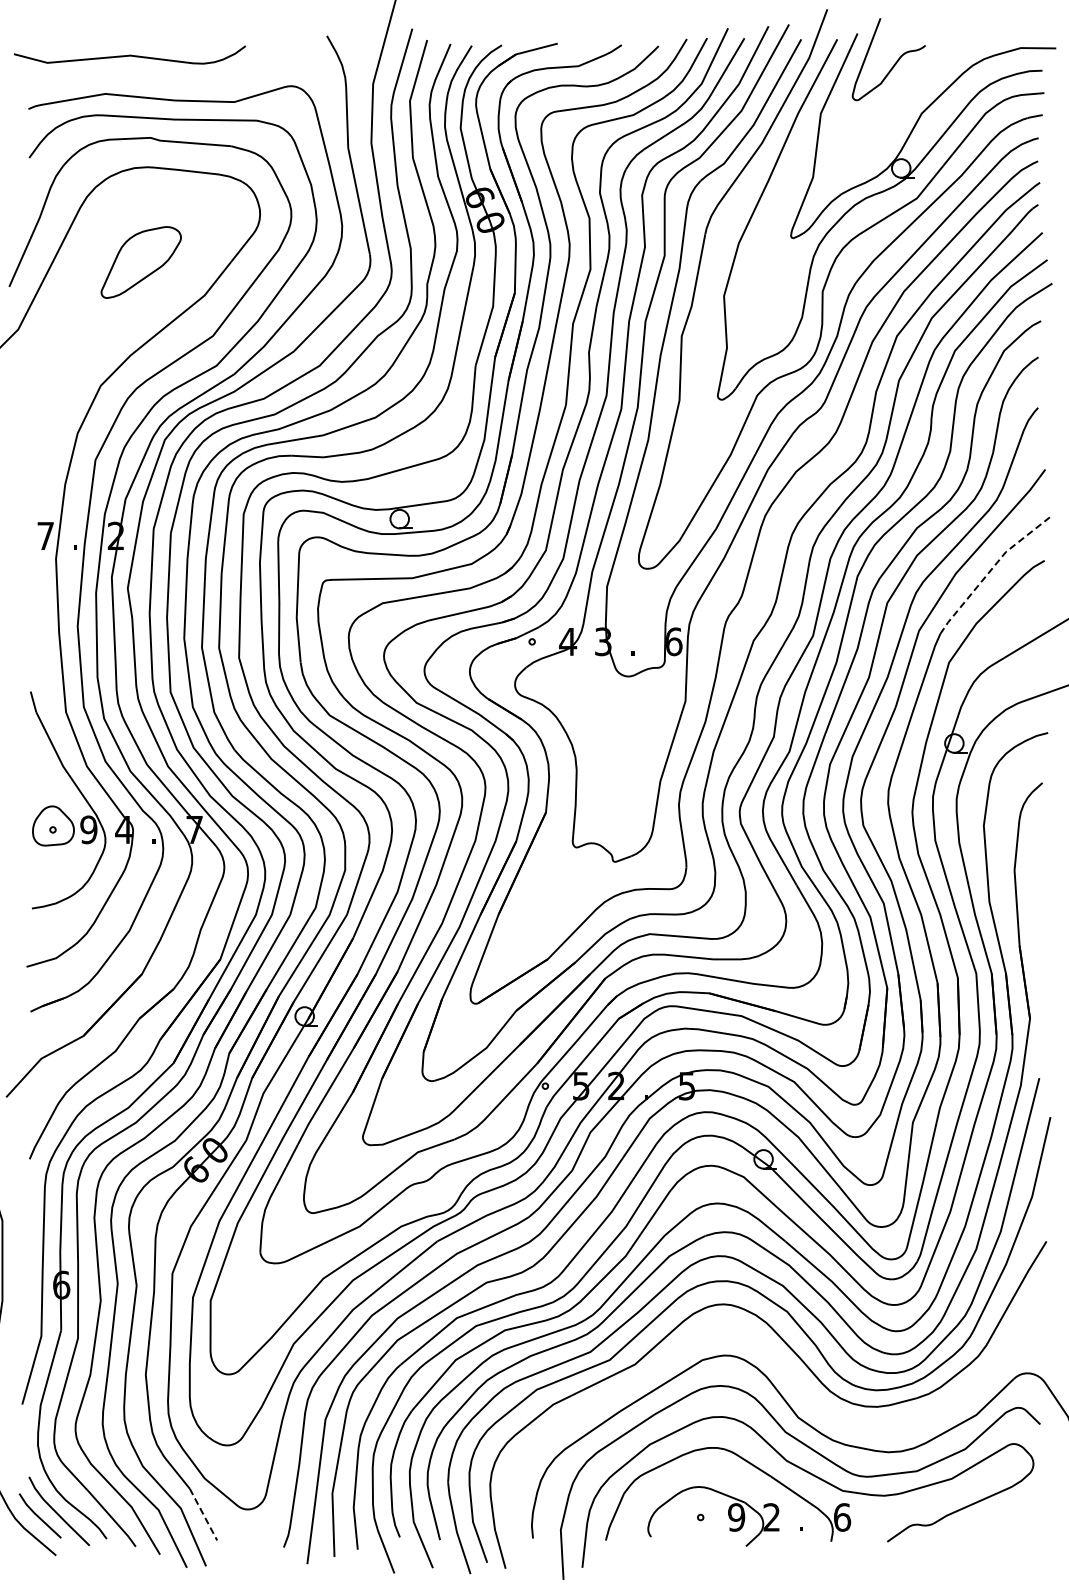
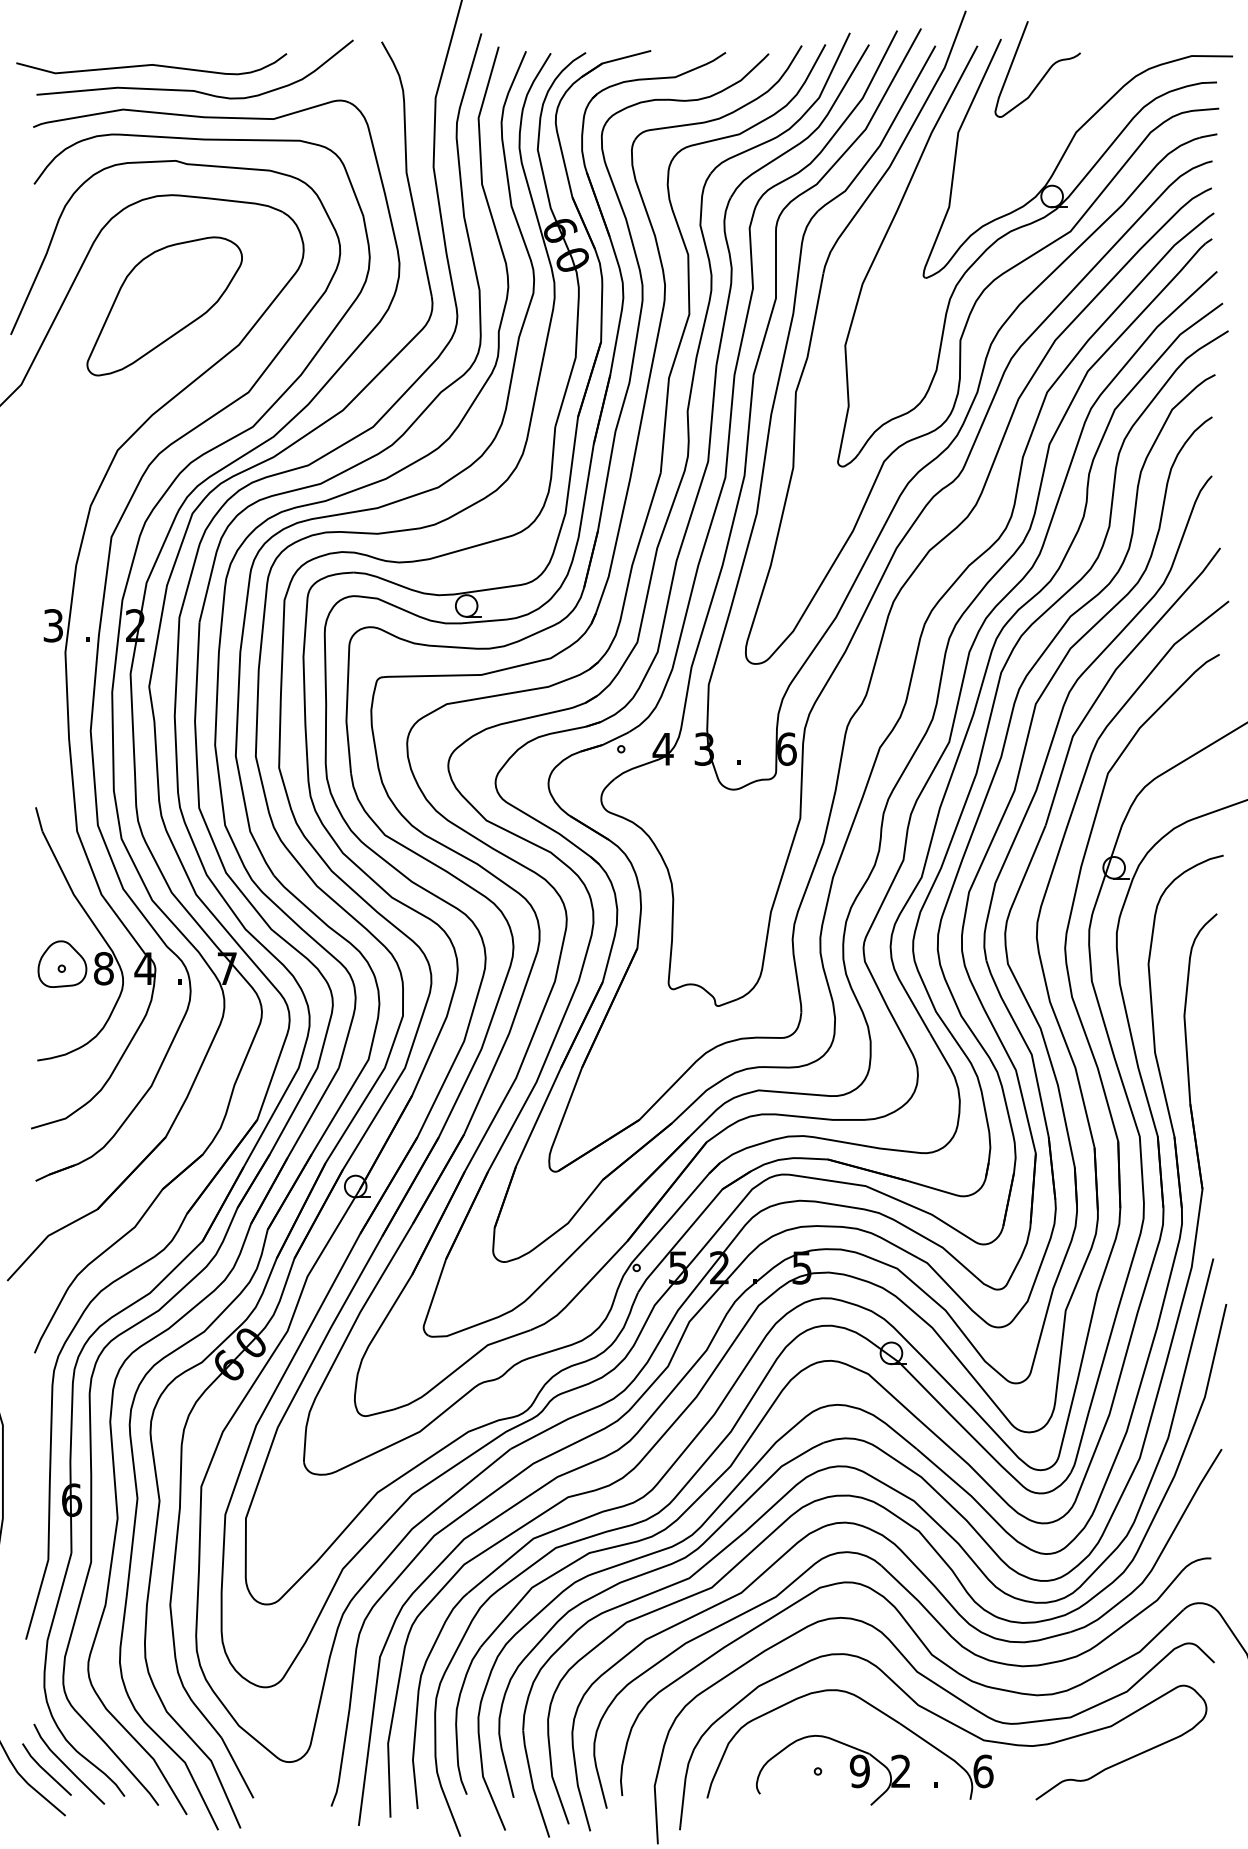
curve: (162, 76) -> (189, 89), added
part: (141, 262) -> (165, 306), size x1.67
text: (45, 535) -> (53, 625), 7 -> 3
line: (991, 569) -> (1157, 664), dashed -> solid
text: (88, 829) -> (103, 968), 9 -> 8
part: (811, 1399) -> (947, 1633), added
line: (203, 1515) -> (237, 1769), dashed -> solid

